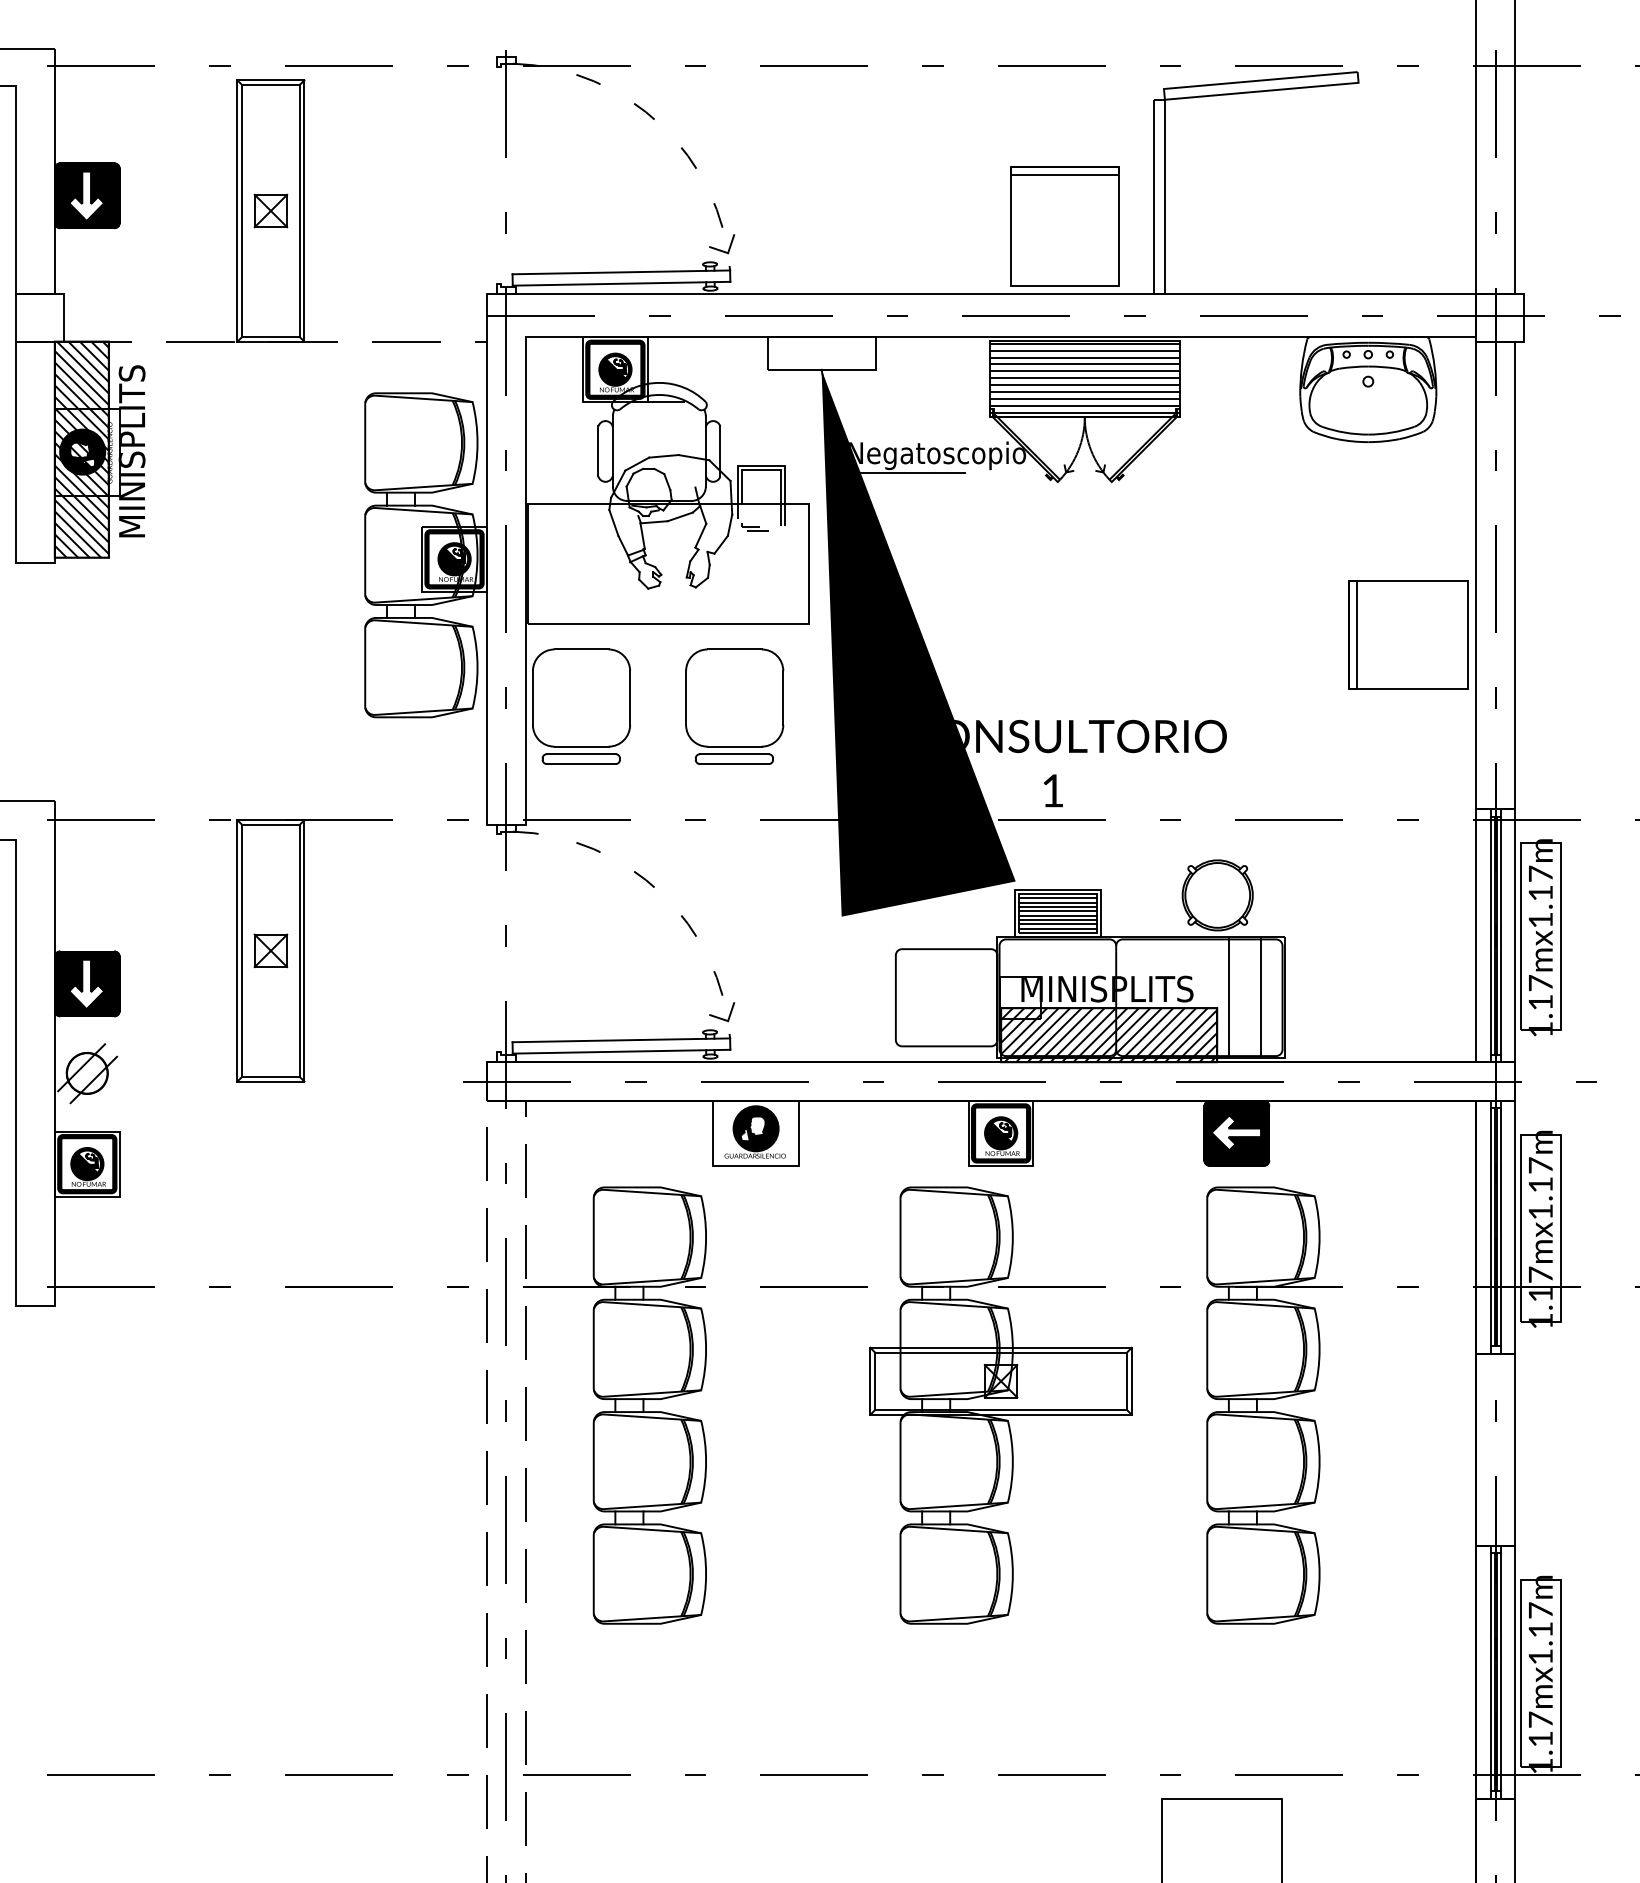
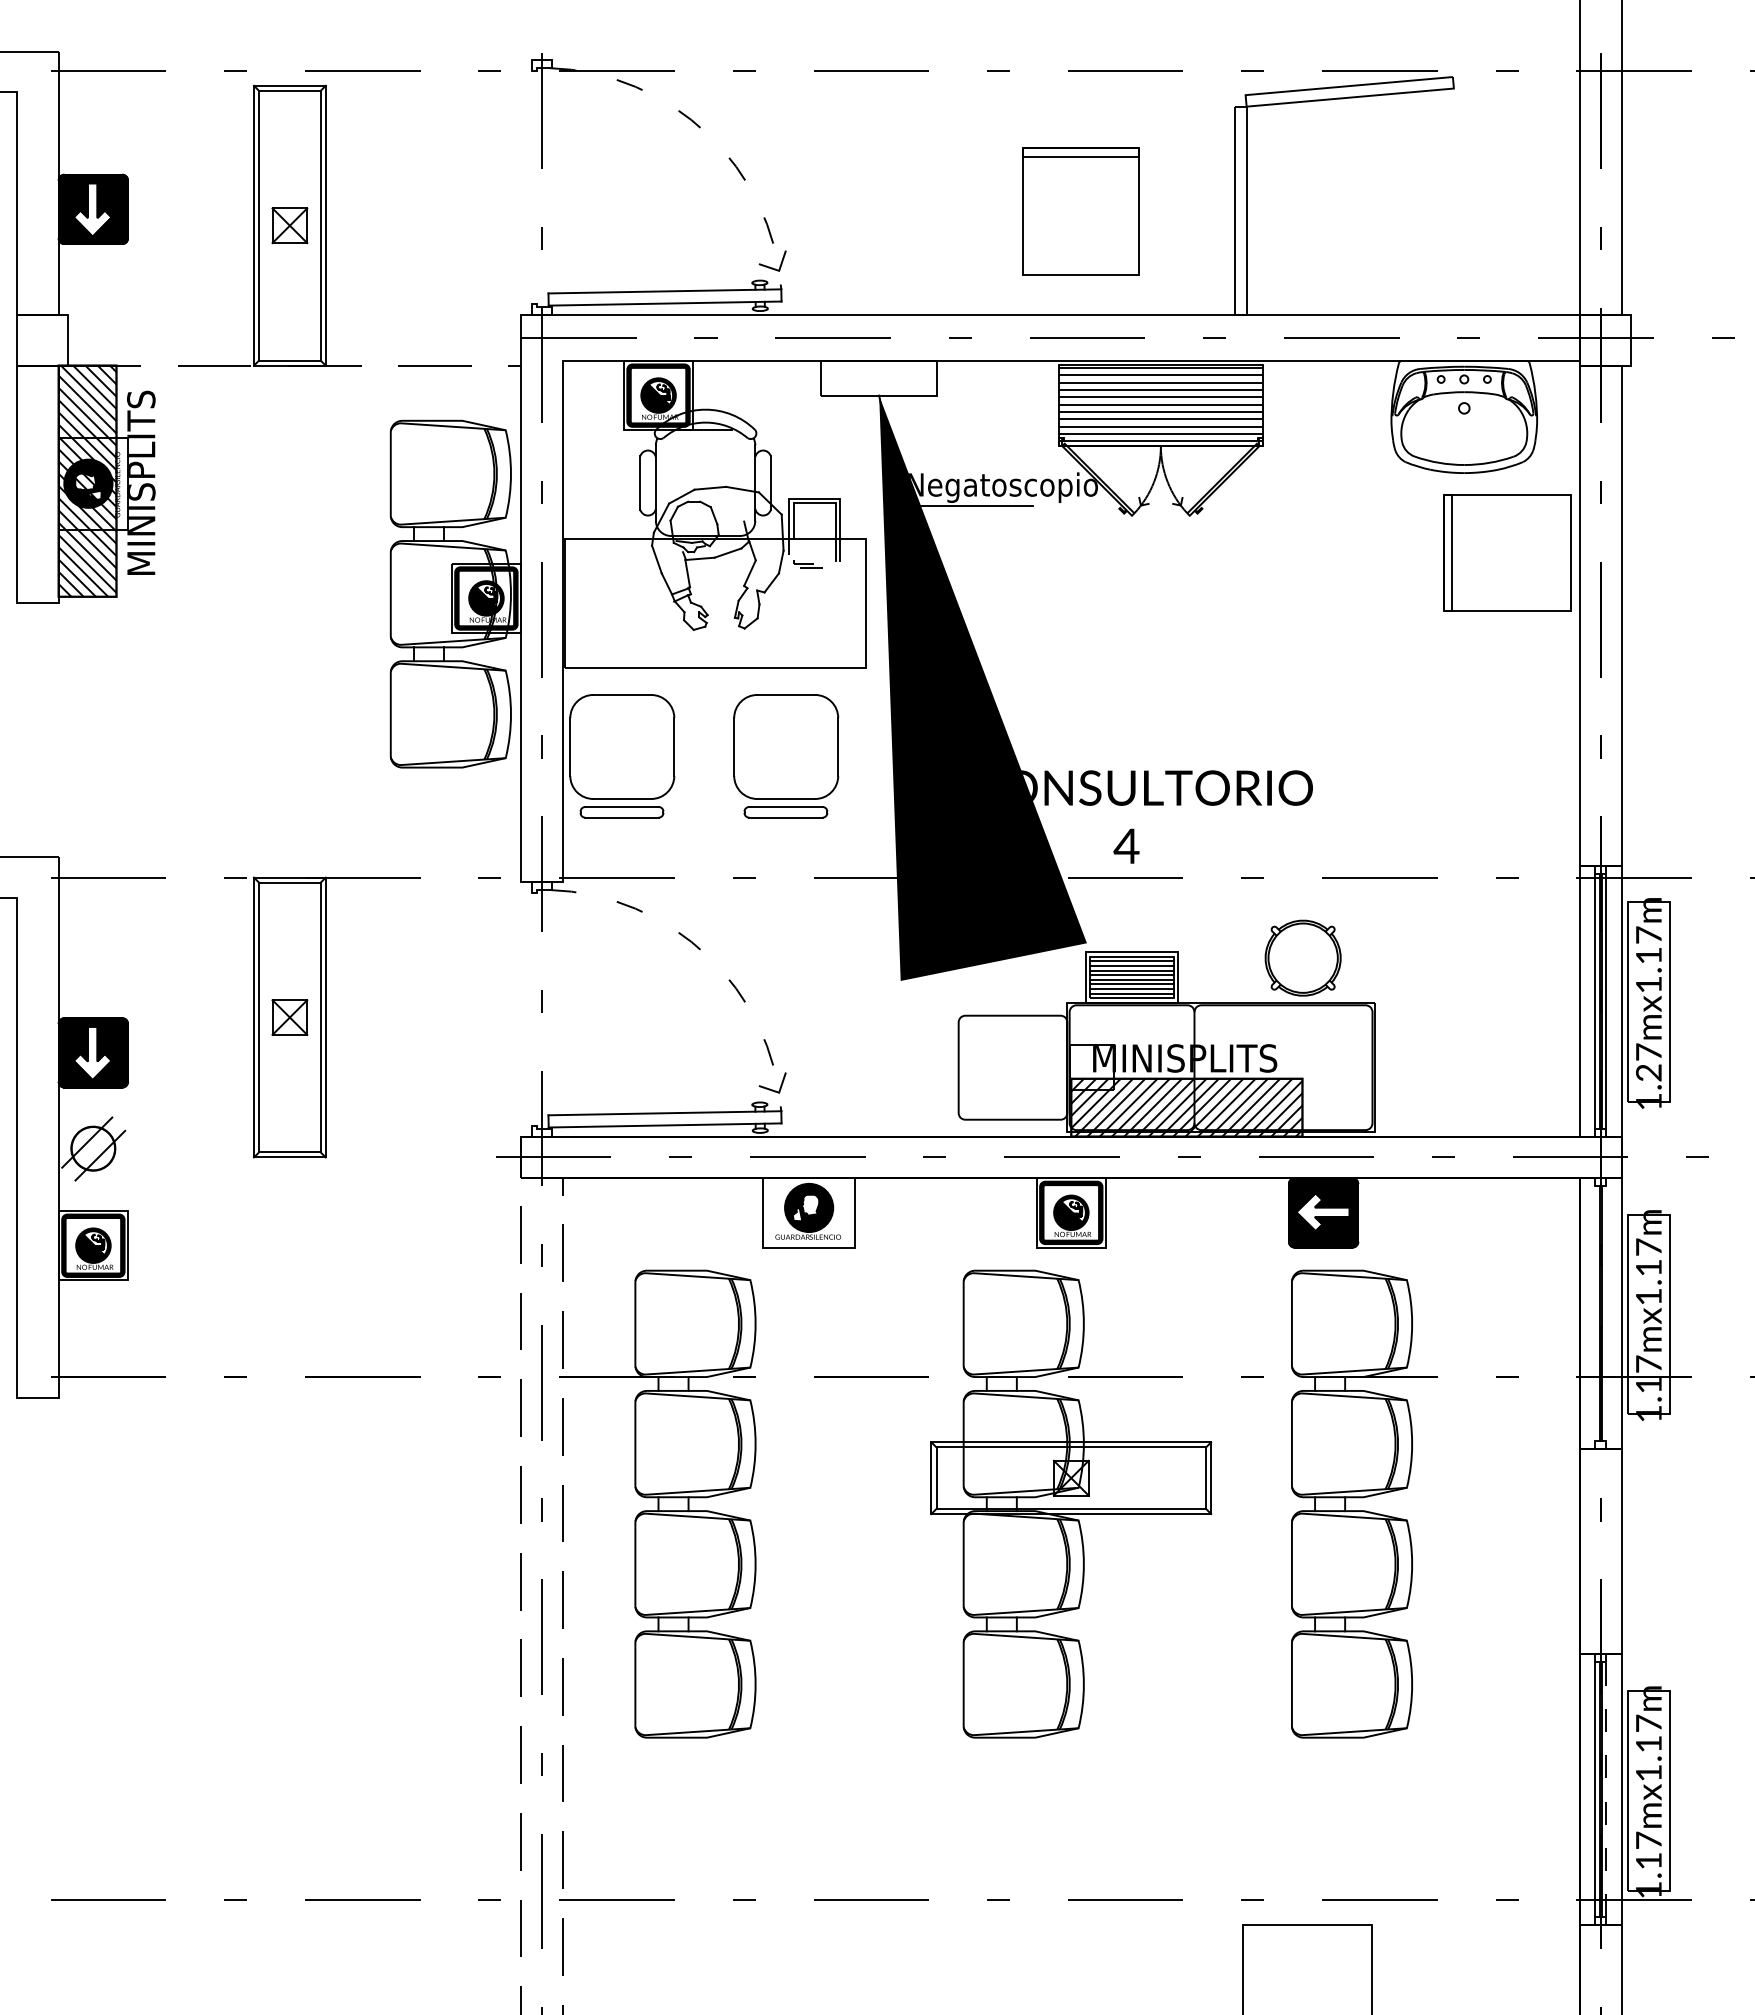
part: (1064, 225) -> (1080, 211), moved
part: (1408, 635) -> (1507, 552), moved
text: (1052, 790) -> (1126, 845), 1 -> 4
line: (1228, 997) -> (1314, 1067), removed
line: (1261, 997) -> (1349, 1067), removed
text: (1540, 1002) -> (1648, 1072), 1.17mx1.17m -> 1.27mx1.17m
line: (1490, 1227) -> (1595, 1313), removed
line: (1501, 1227) -> (1606, 1313), removed
line: (1501, 1672) -> (1606, 1789), solid -> dashed

